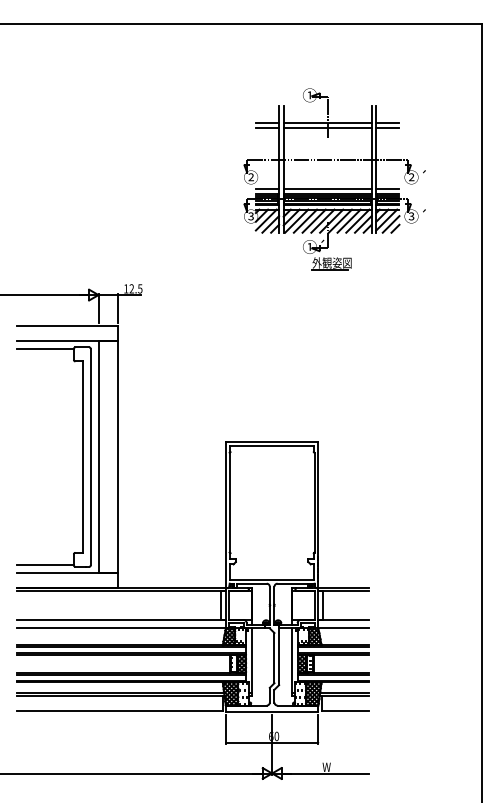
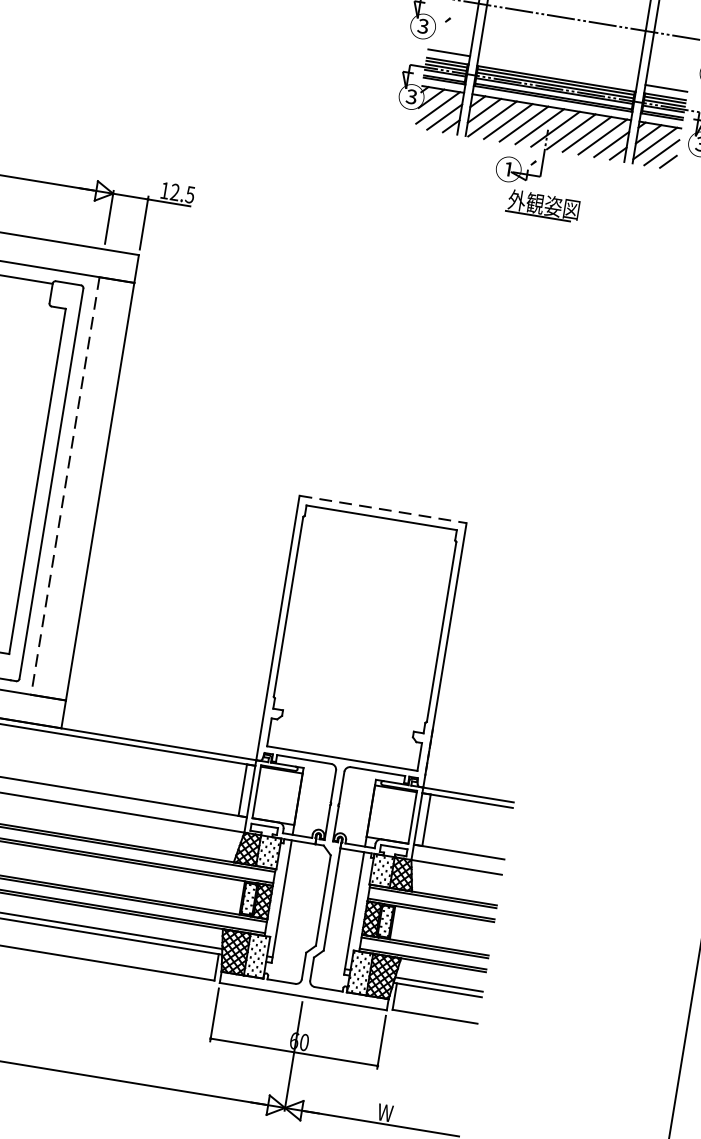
text: (256, 175) -> (433, 24), ② -> ③´
line: (327, 189) -> (557, 70), removed
line: (272, 441) -> (383, 509), solid -> dashed
line: (98, 457) -> (65, 486), solid -> dashed

